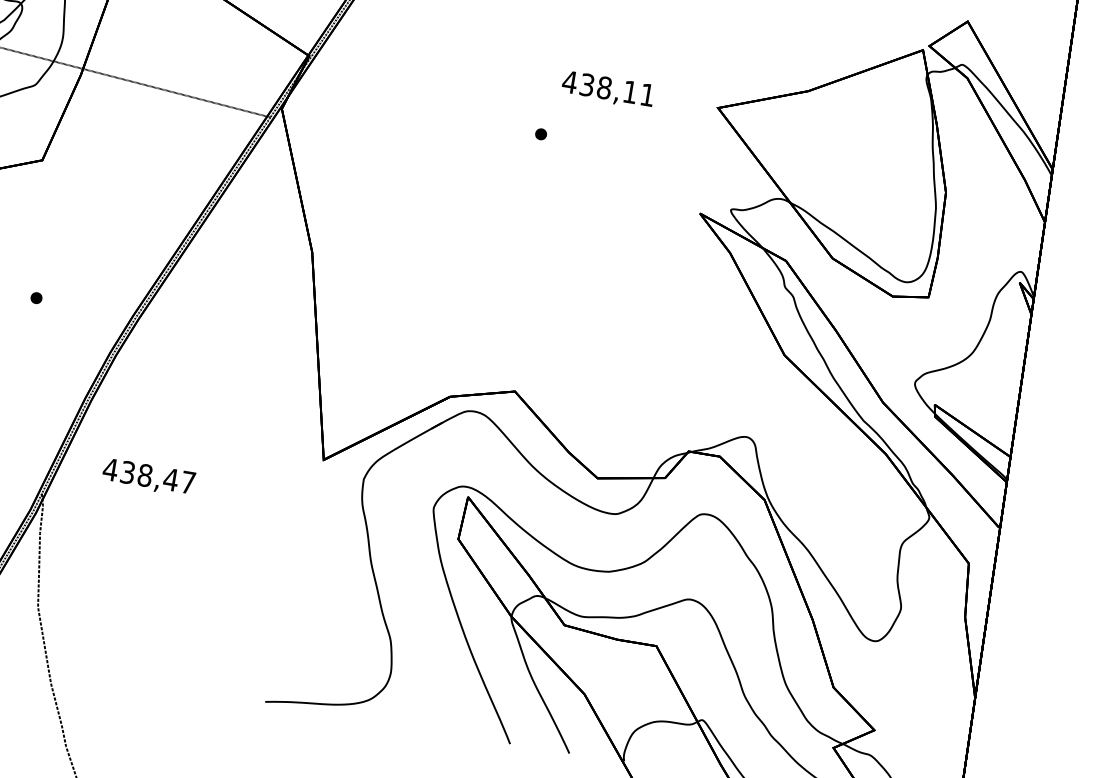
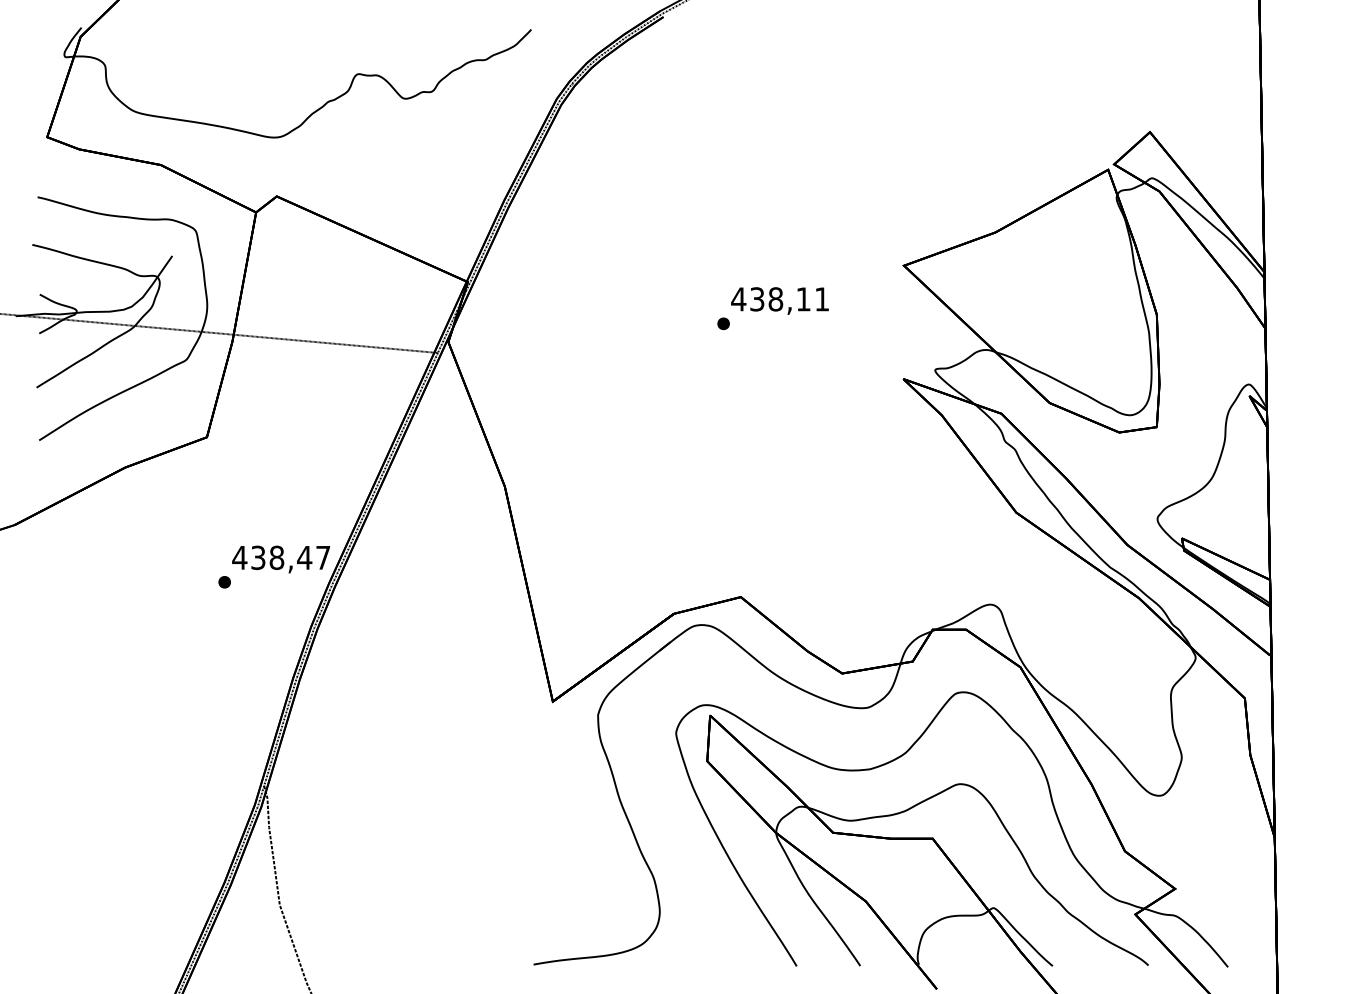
text: (607, 89) -> (779, 300), moved
text: (148, 477) -> (280, 559), moved

